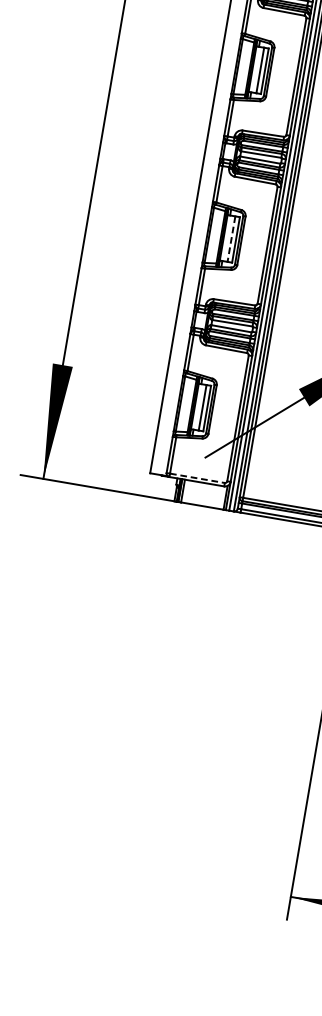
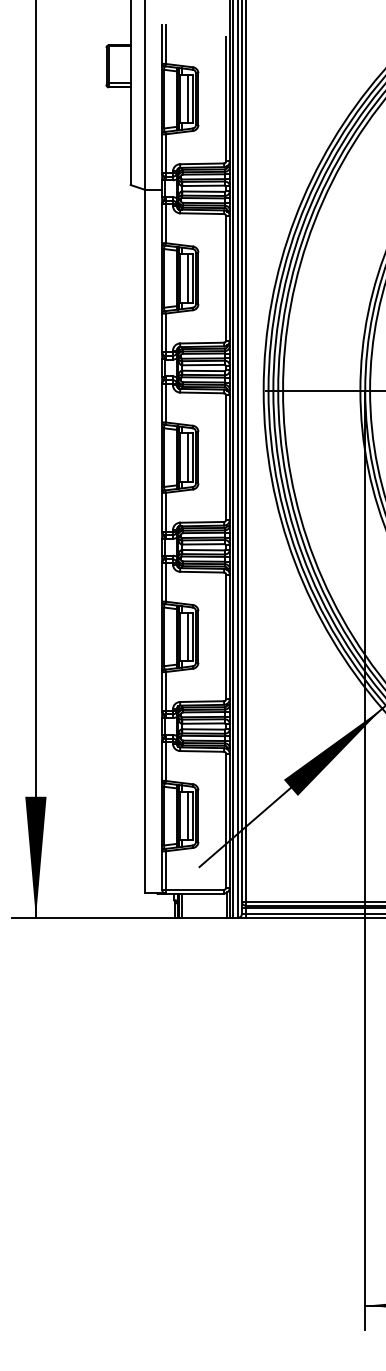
line: (231, 239) -> (187, 637), dashed -> solid
line: (198, 478) -> (195, 889), dashed -> solid

